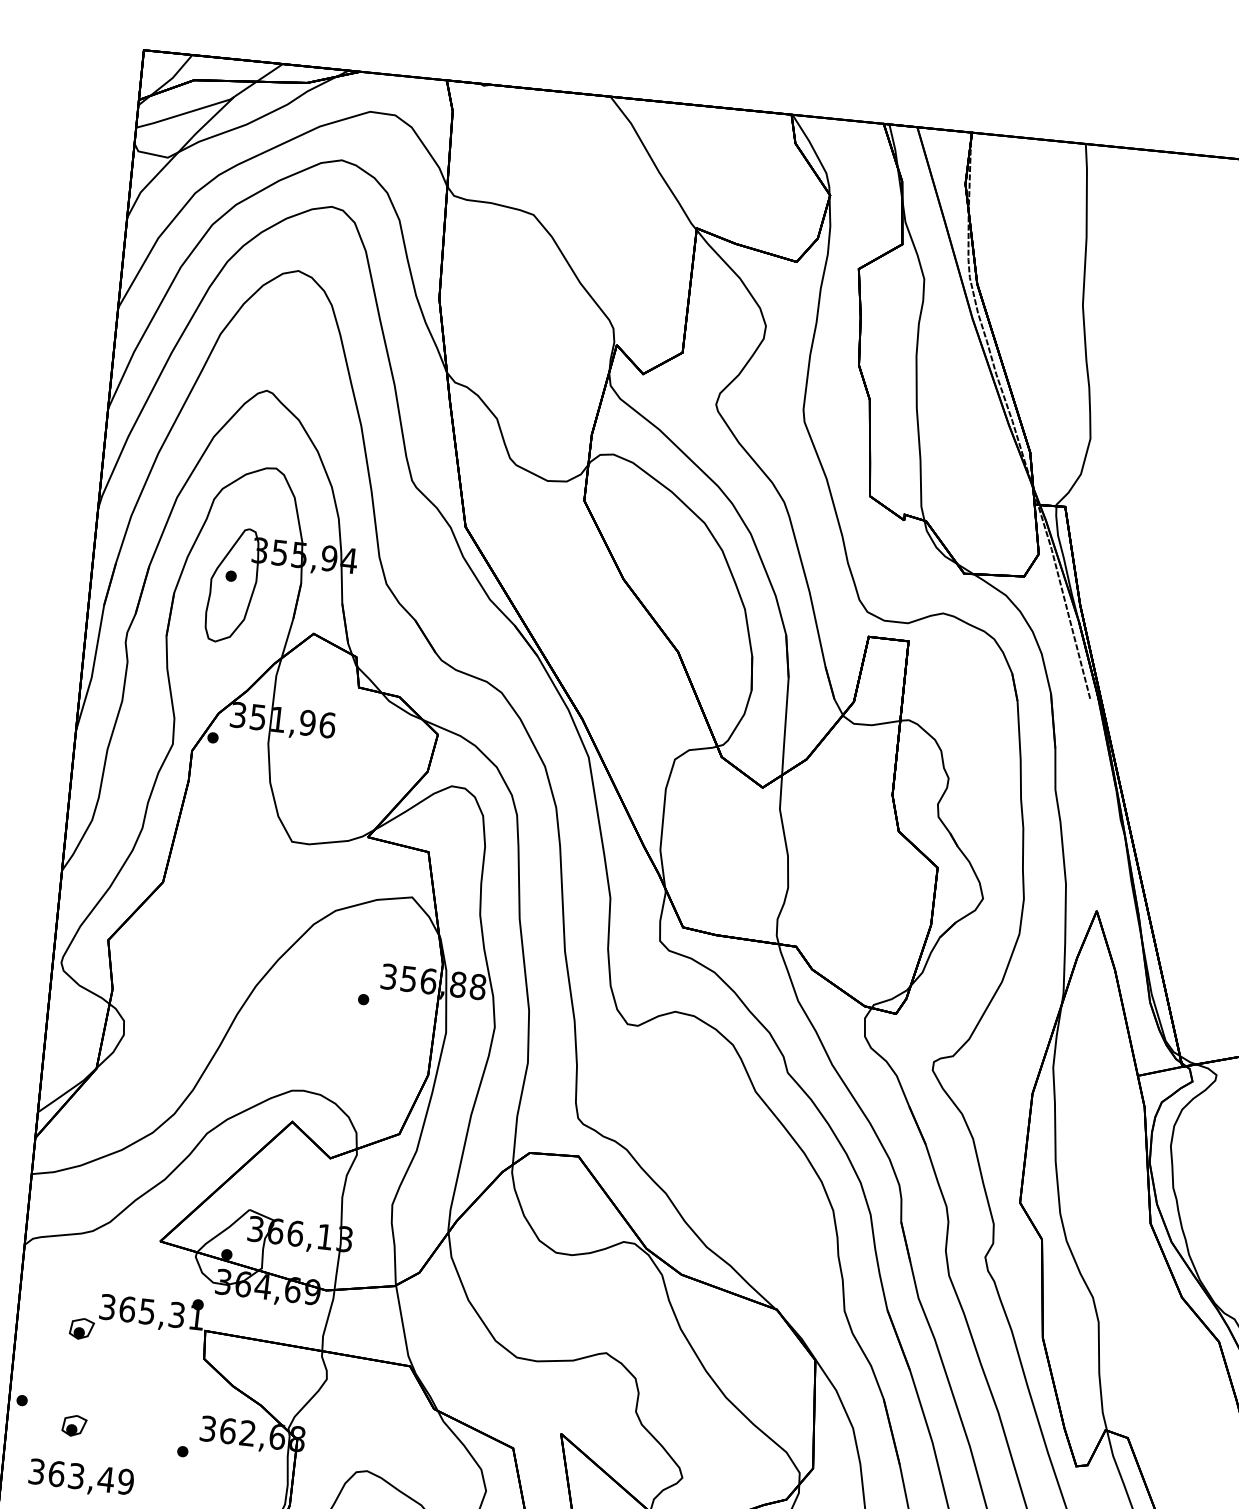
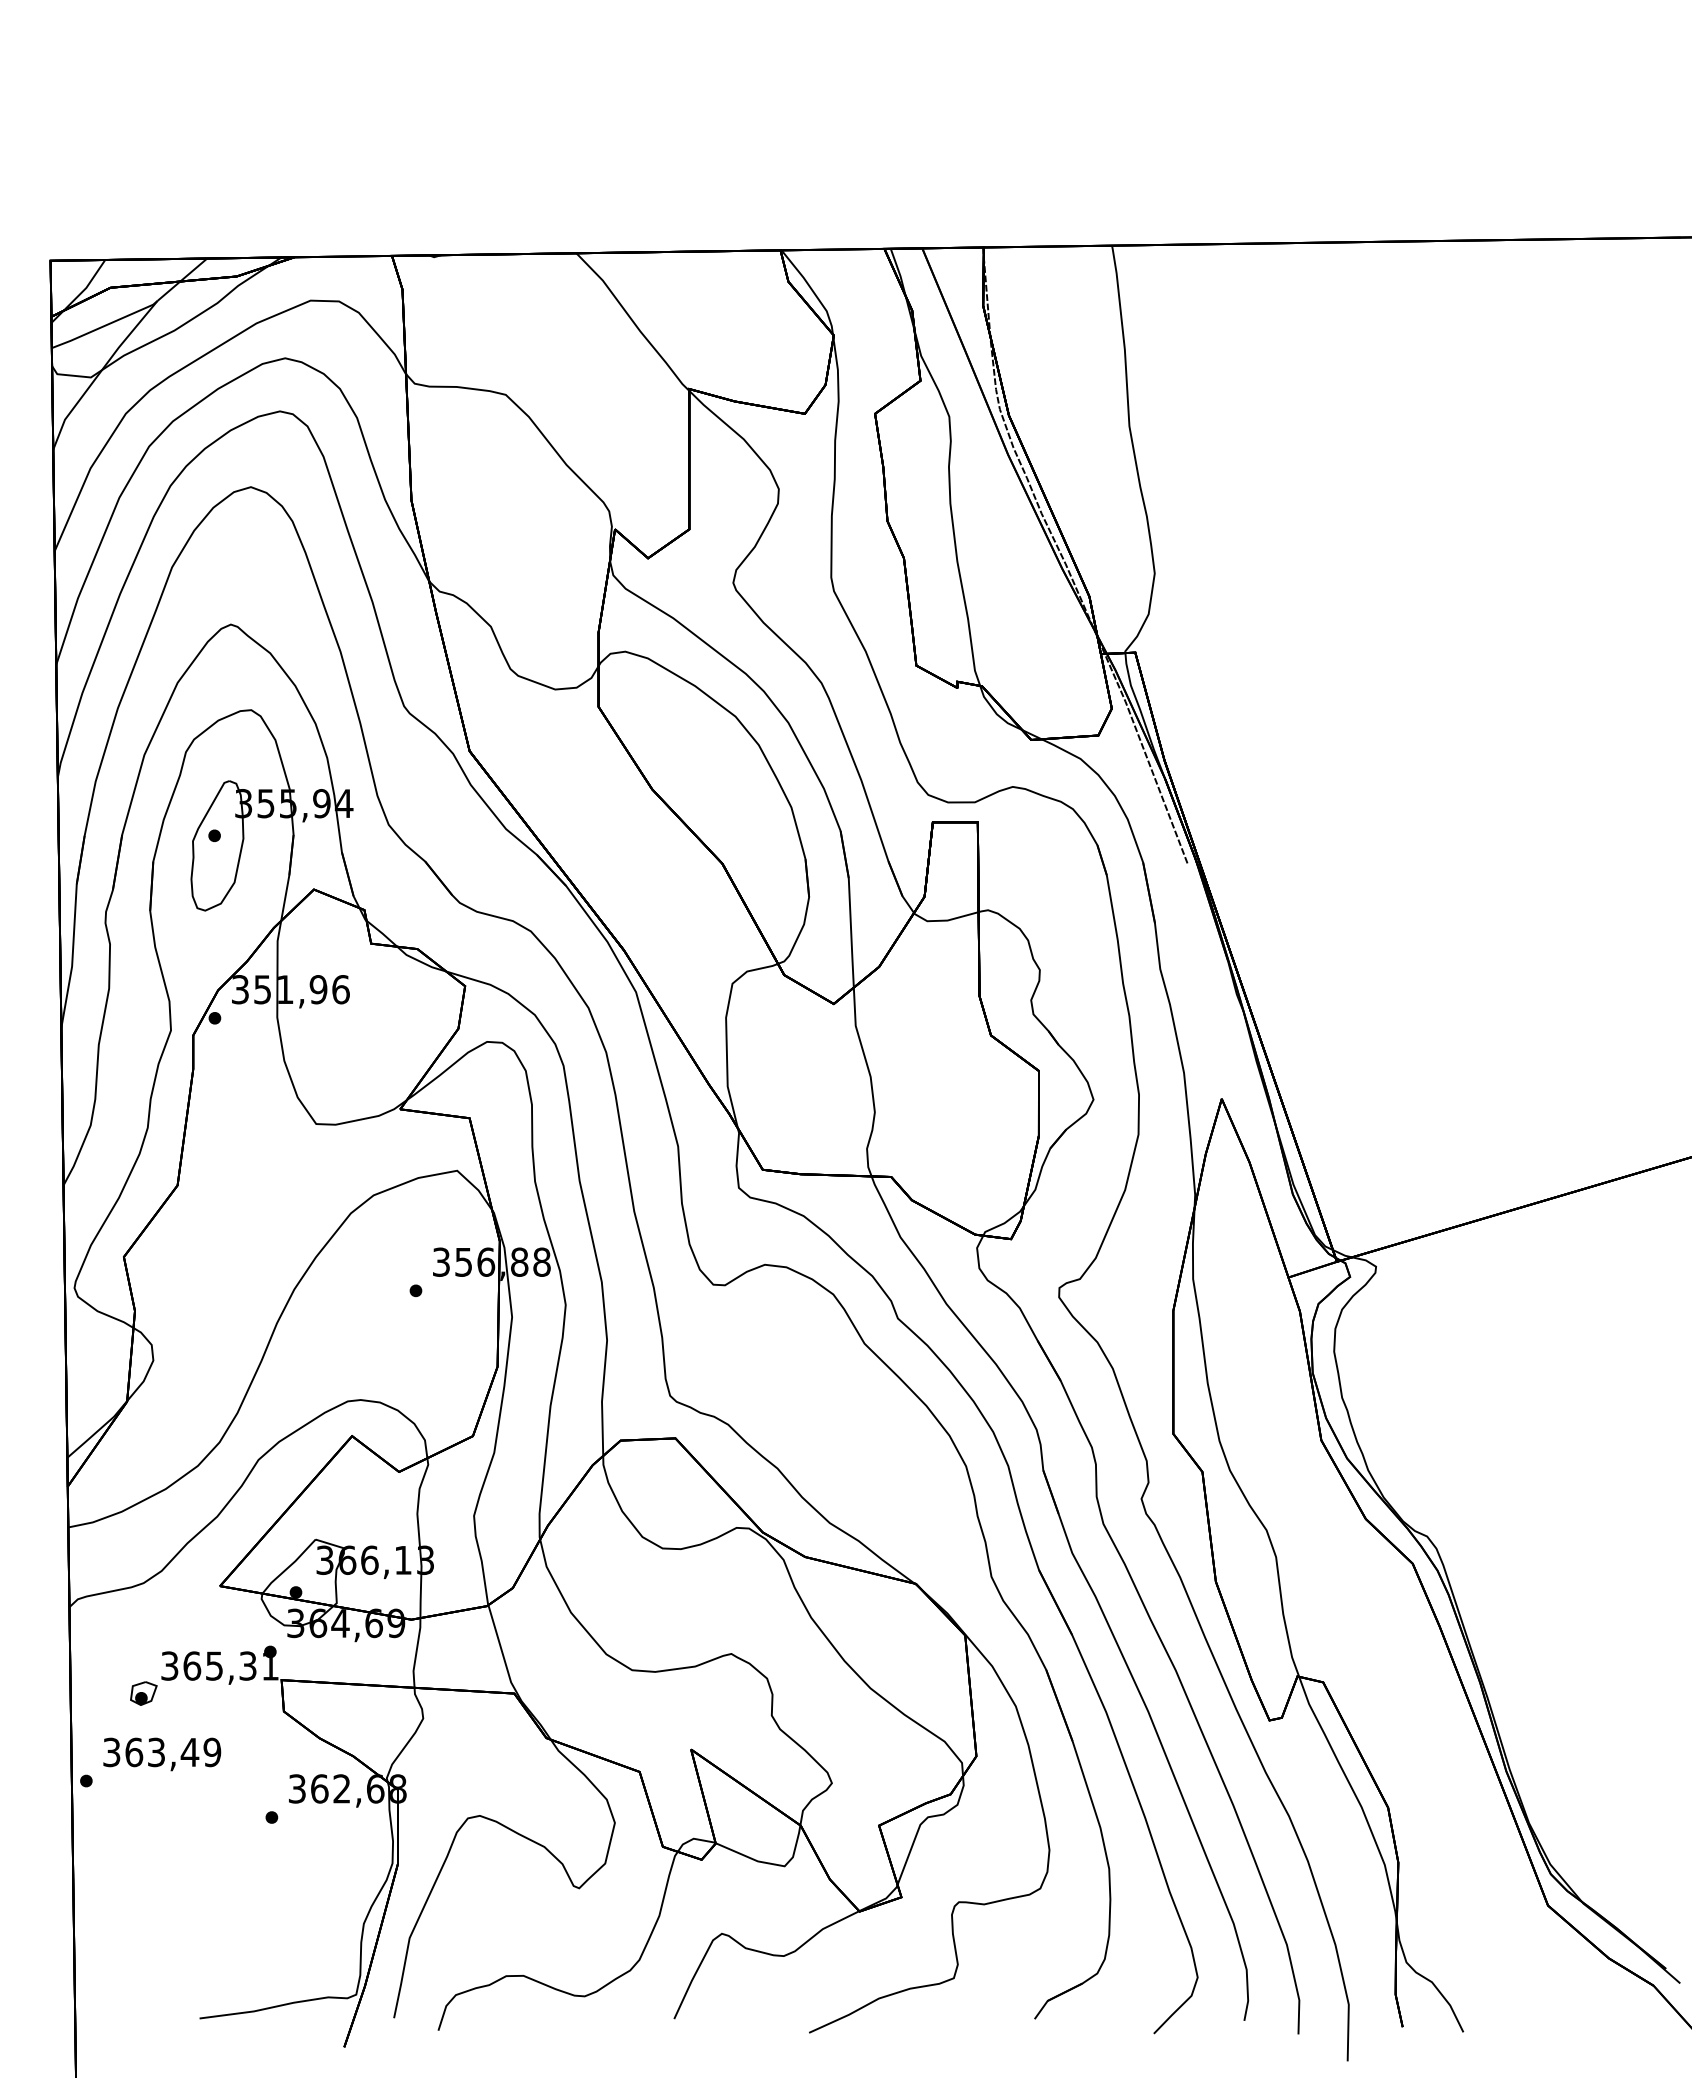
part: (74, 1425) -> (147, 1802), removed
text: (81, 1478) -> (162, 1754), moved

